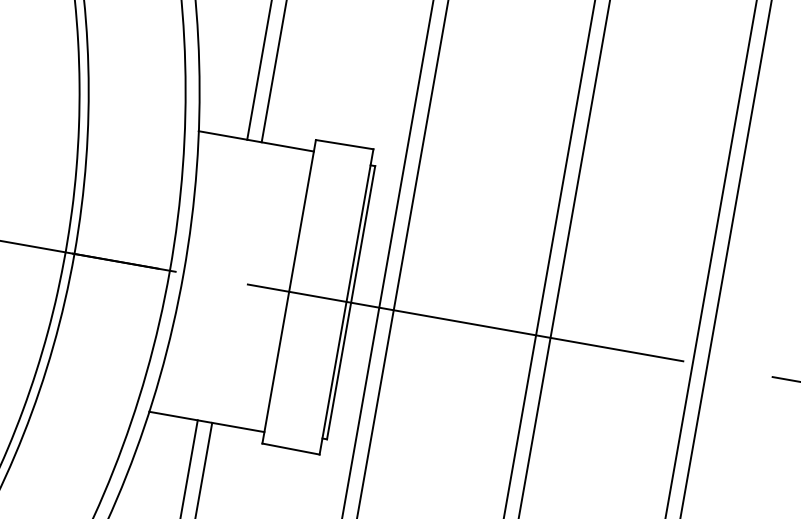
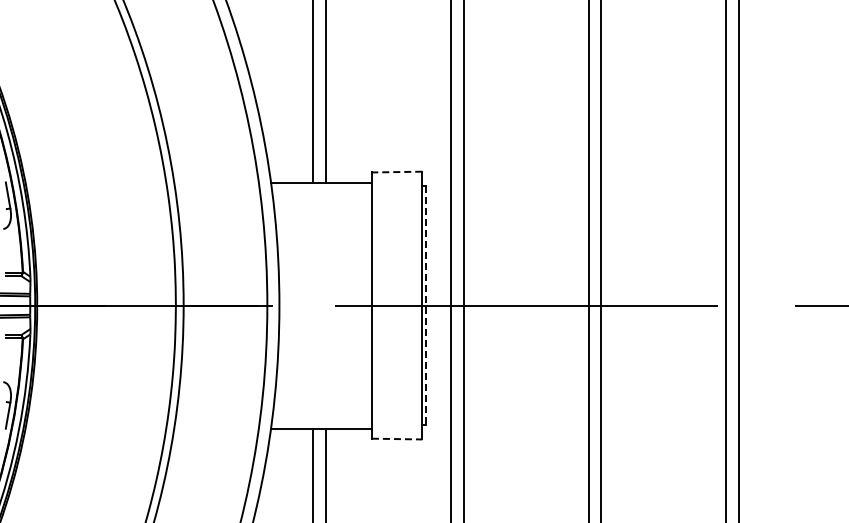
line: (343, 144) -> (396, 172), solid -> dashed
line: (351, 302) -> (426, 305), solid -> dashed
line: (291, 449) -> (397, 439), solid -> dashed

